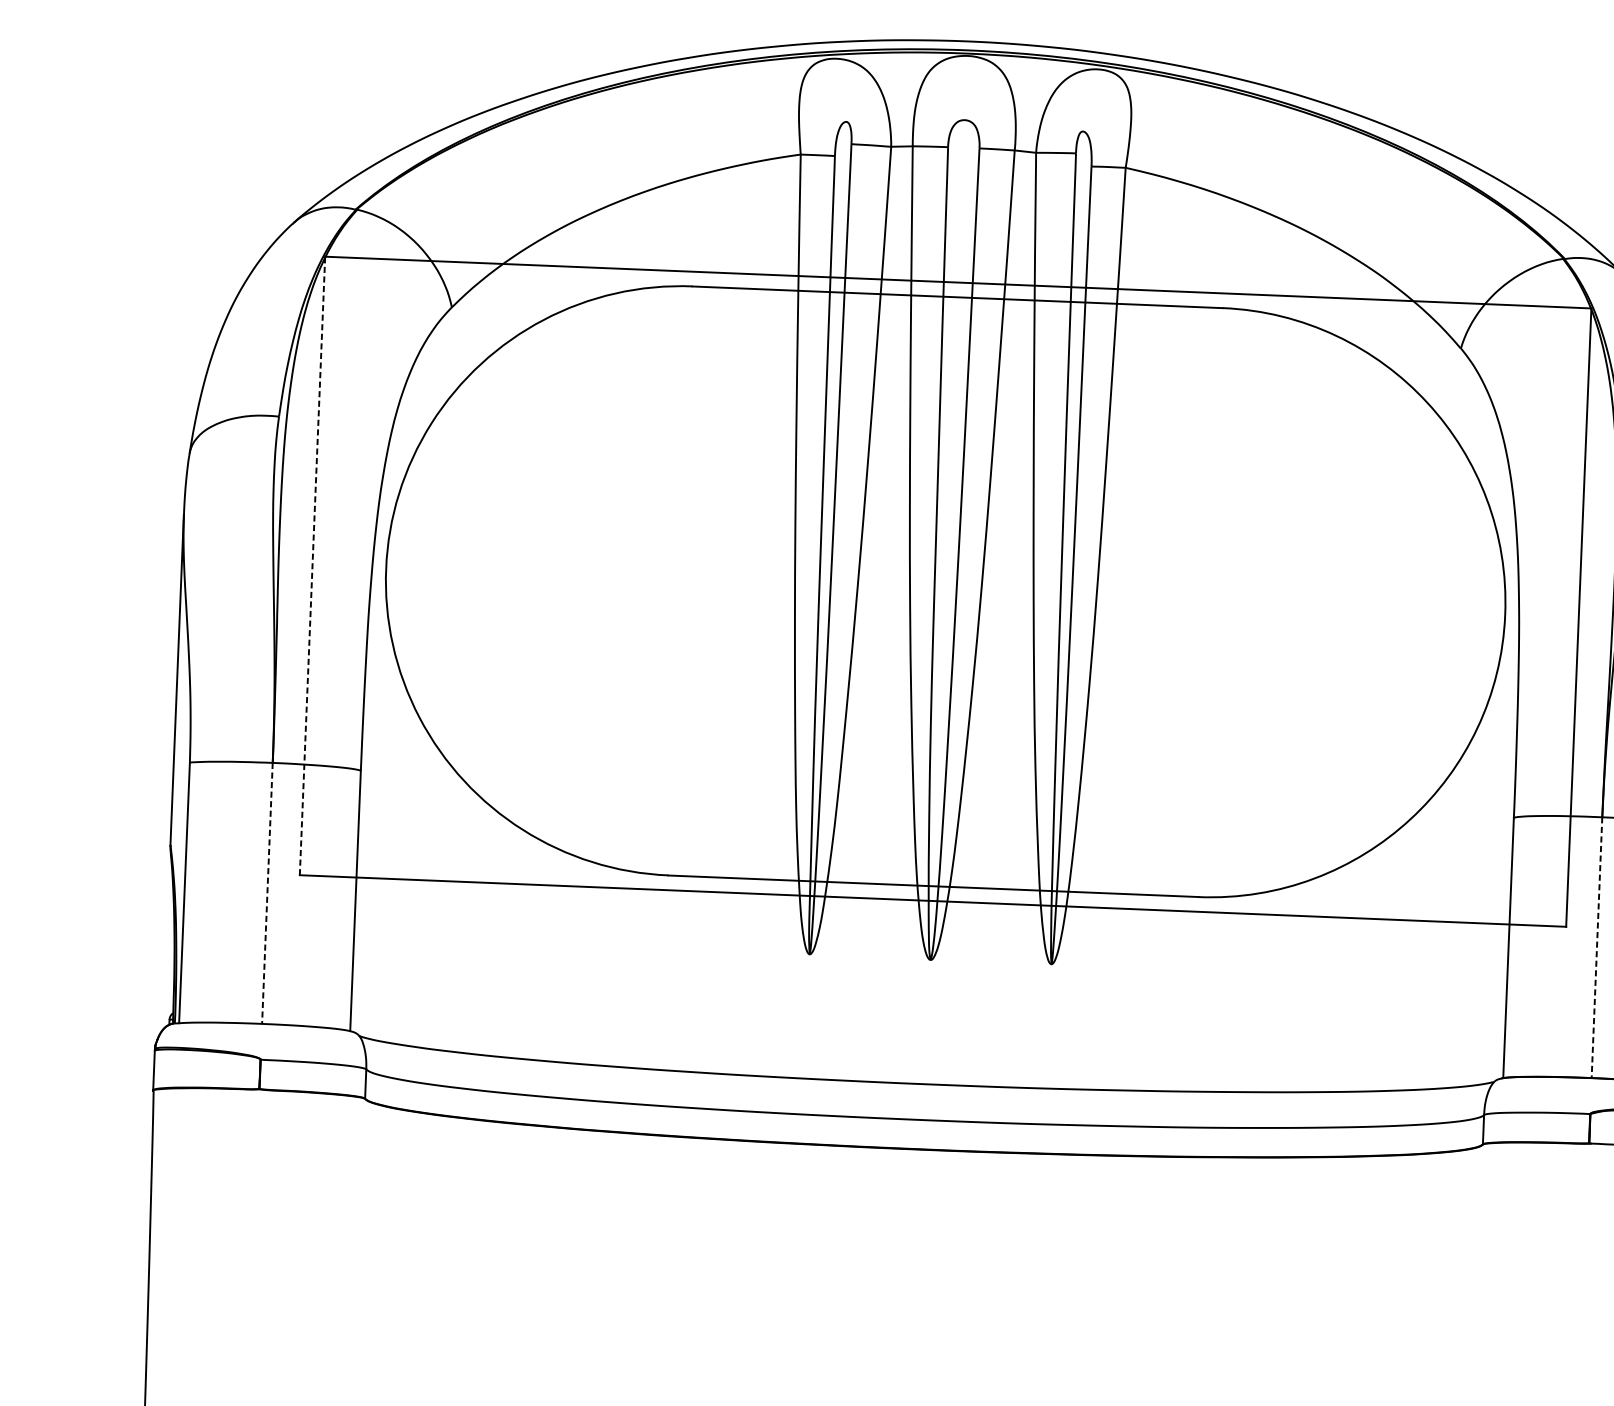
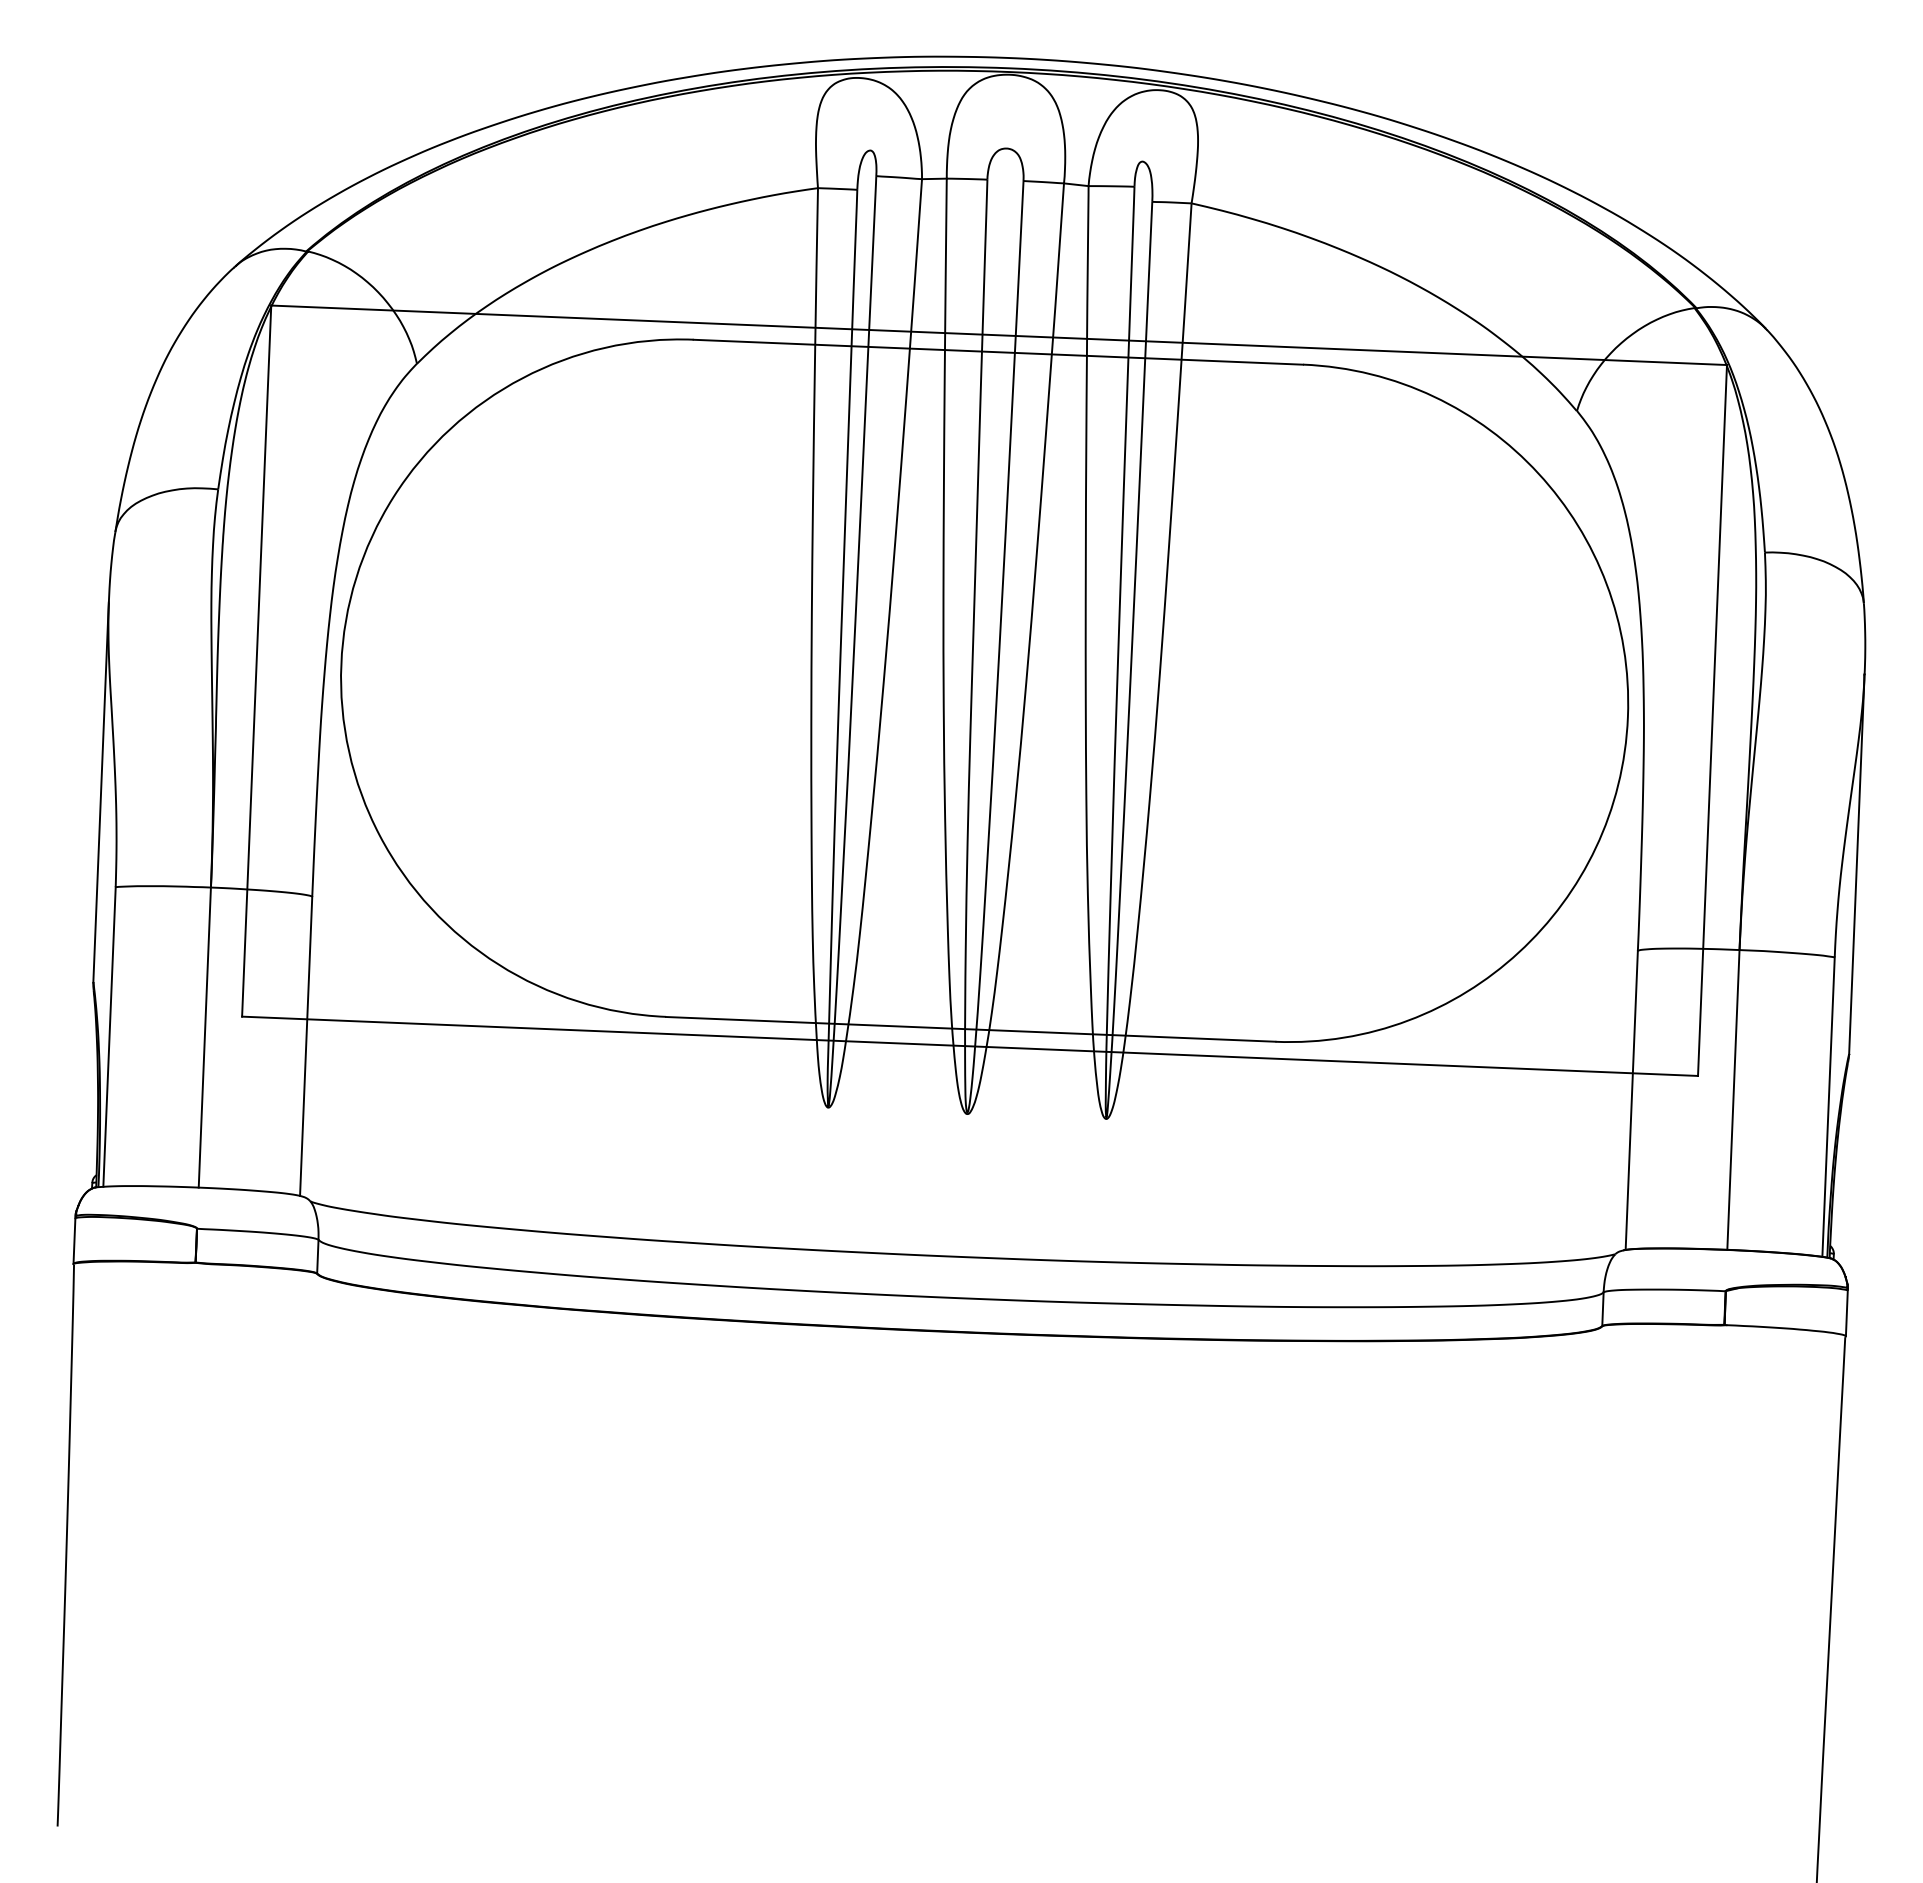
line: (312, 566) -> (256, 661), dashed -> solid
line: (267, 894) -> (204, 1038), dashed -> solid
line: (1597, 947) -> (1733, 1099), dashed -> solid

